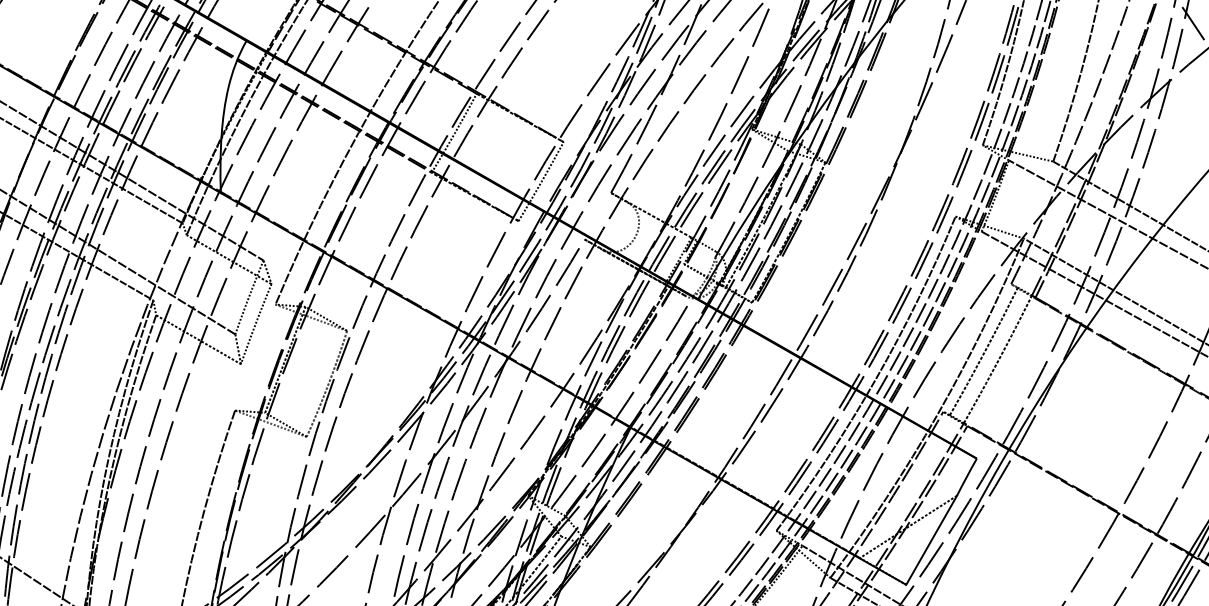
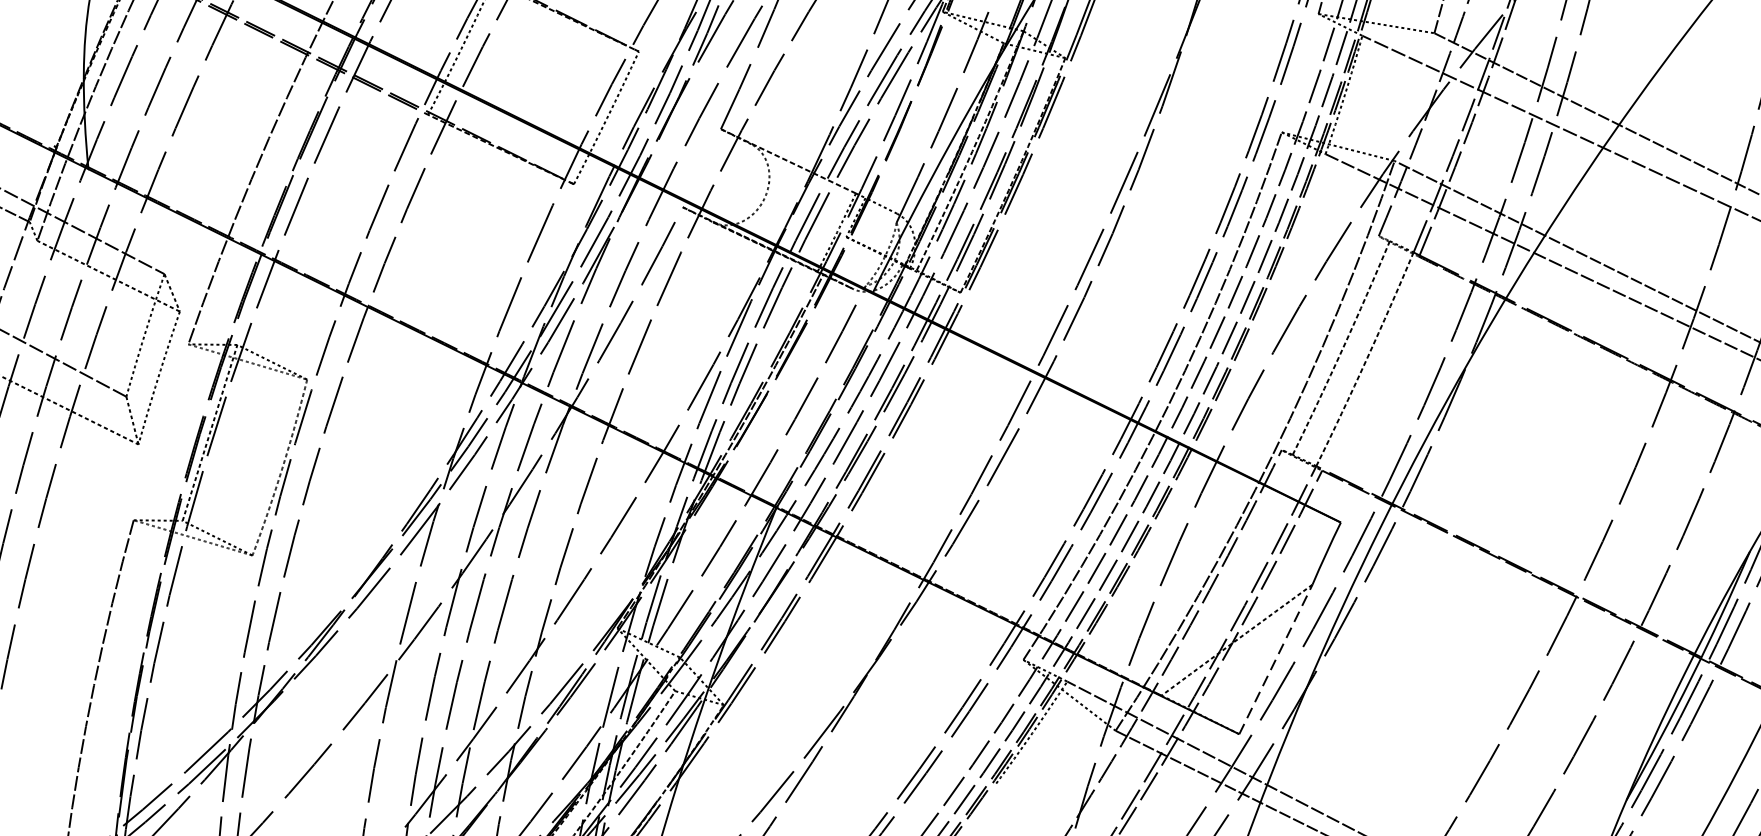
line: (931, 539) -> (1275, 658), solid -> dashed

